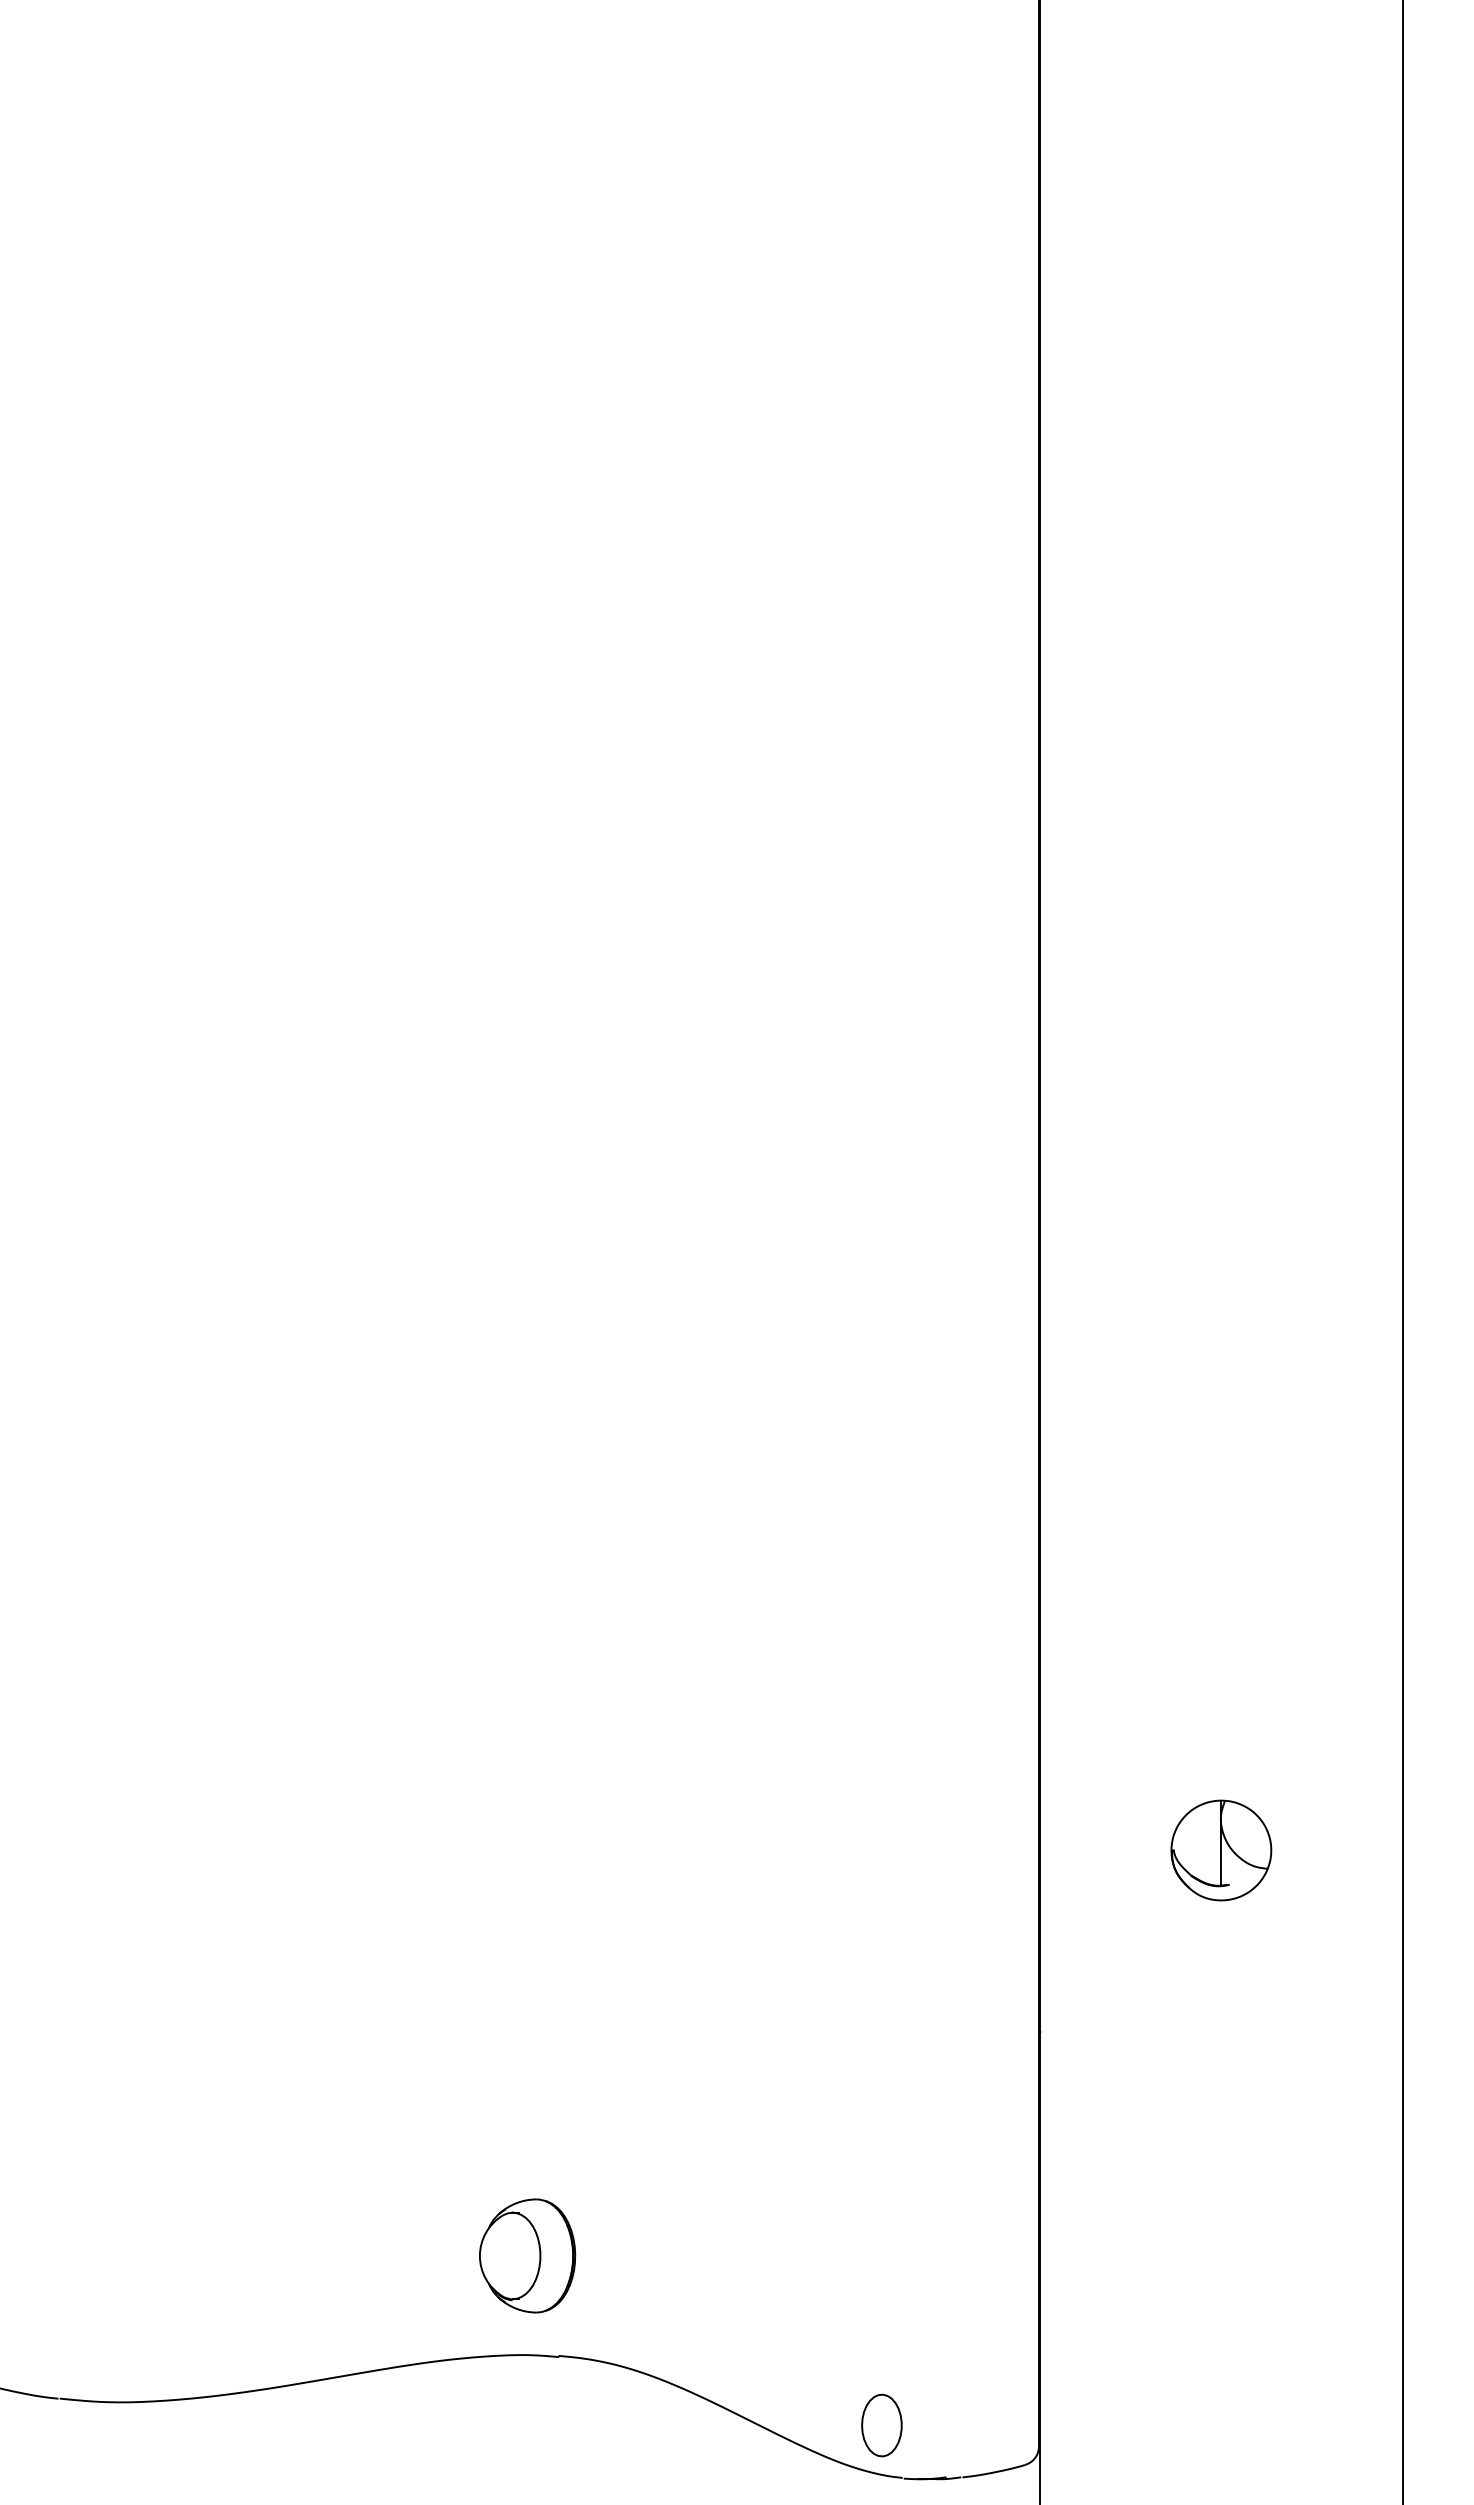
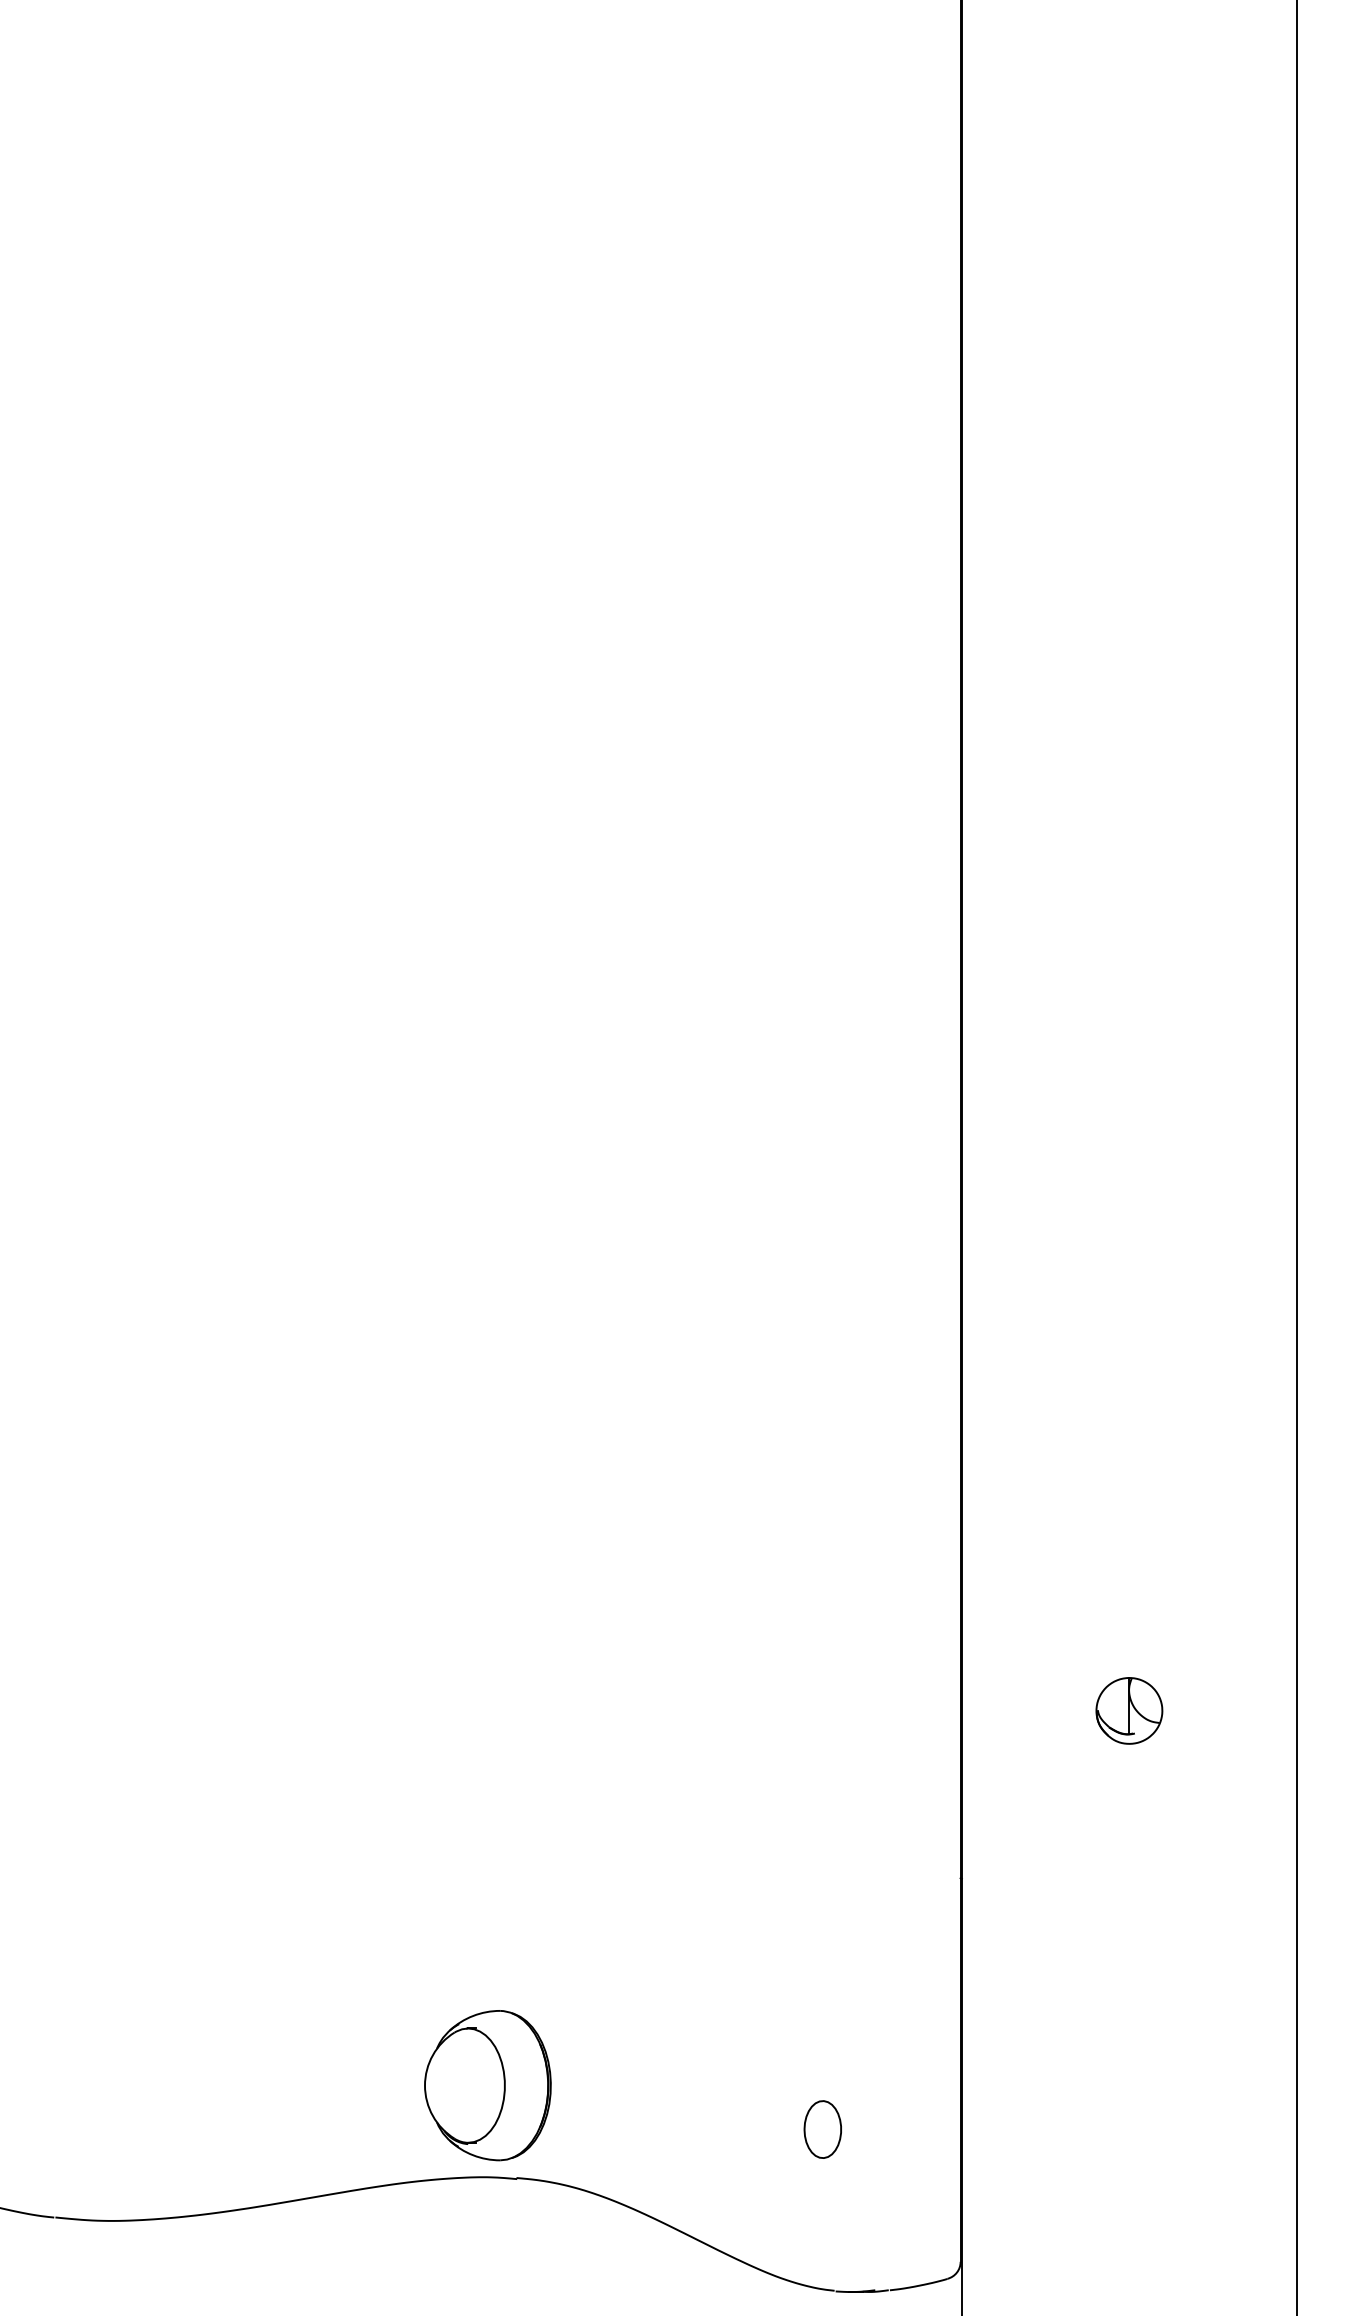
part: (1221, 1850) -> (1129, 1710), size x0.71
part: (527, 2255) -> (487, 2085), size x1.43
part: (881, 2425) -> (822, 2129), moved

